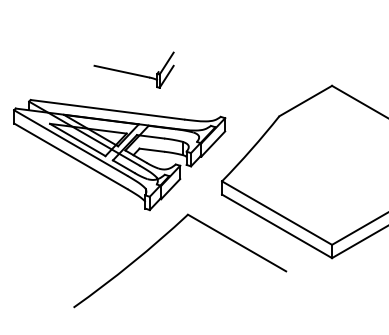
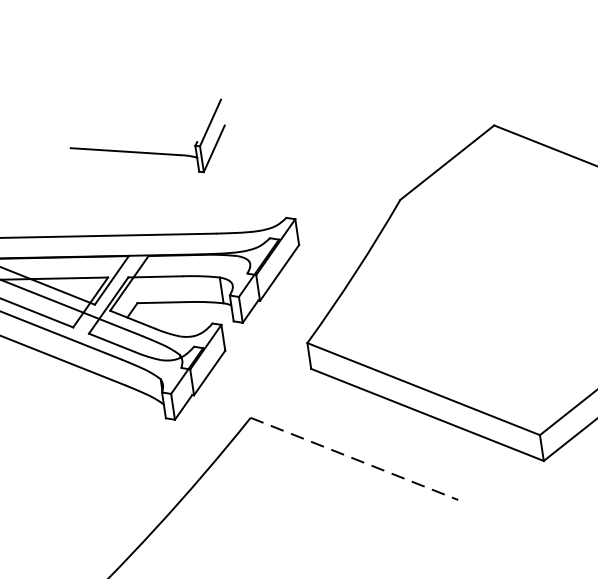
part: (133, 69) -> (147, 144), moved
line: (237, 243) -> (355, 459), solid -> dashed

